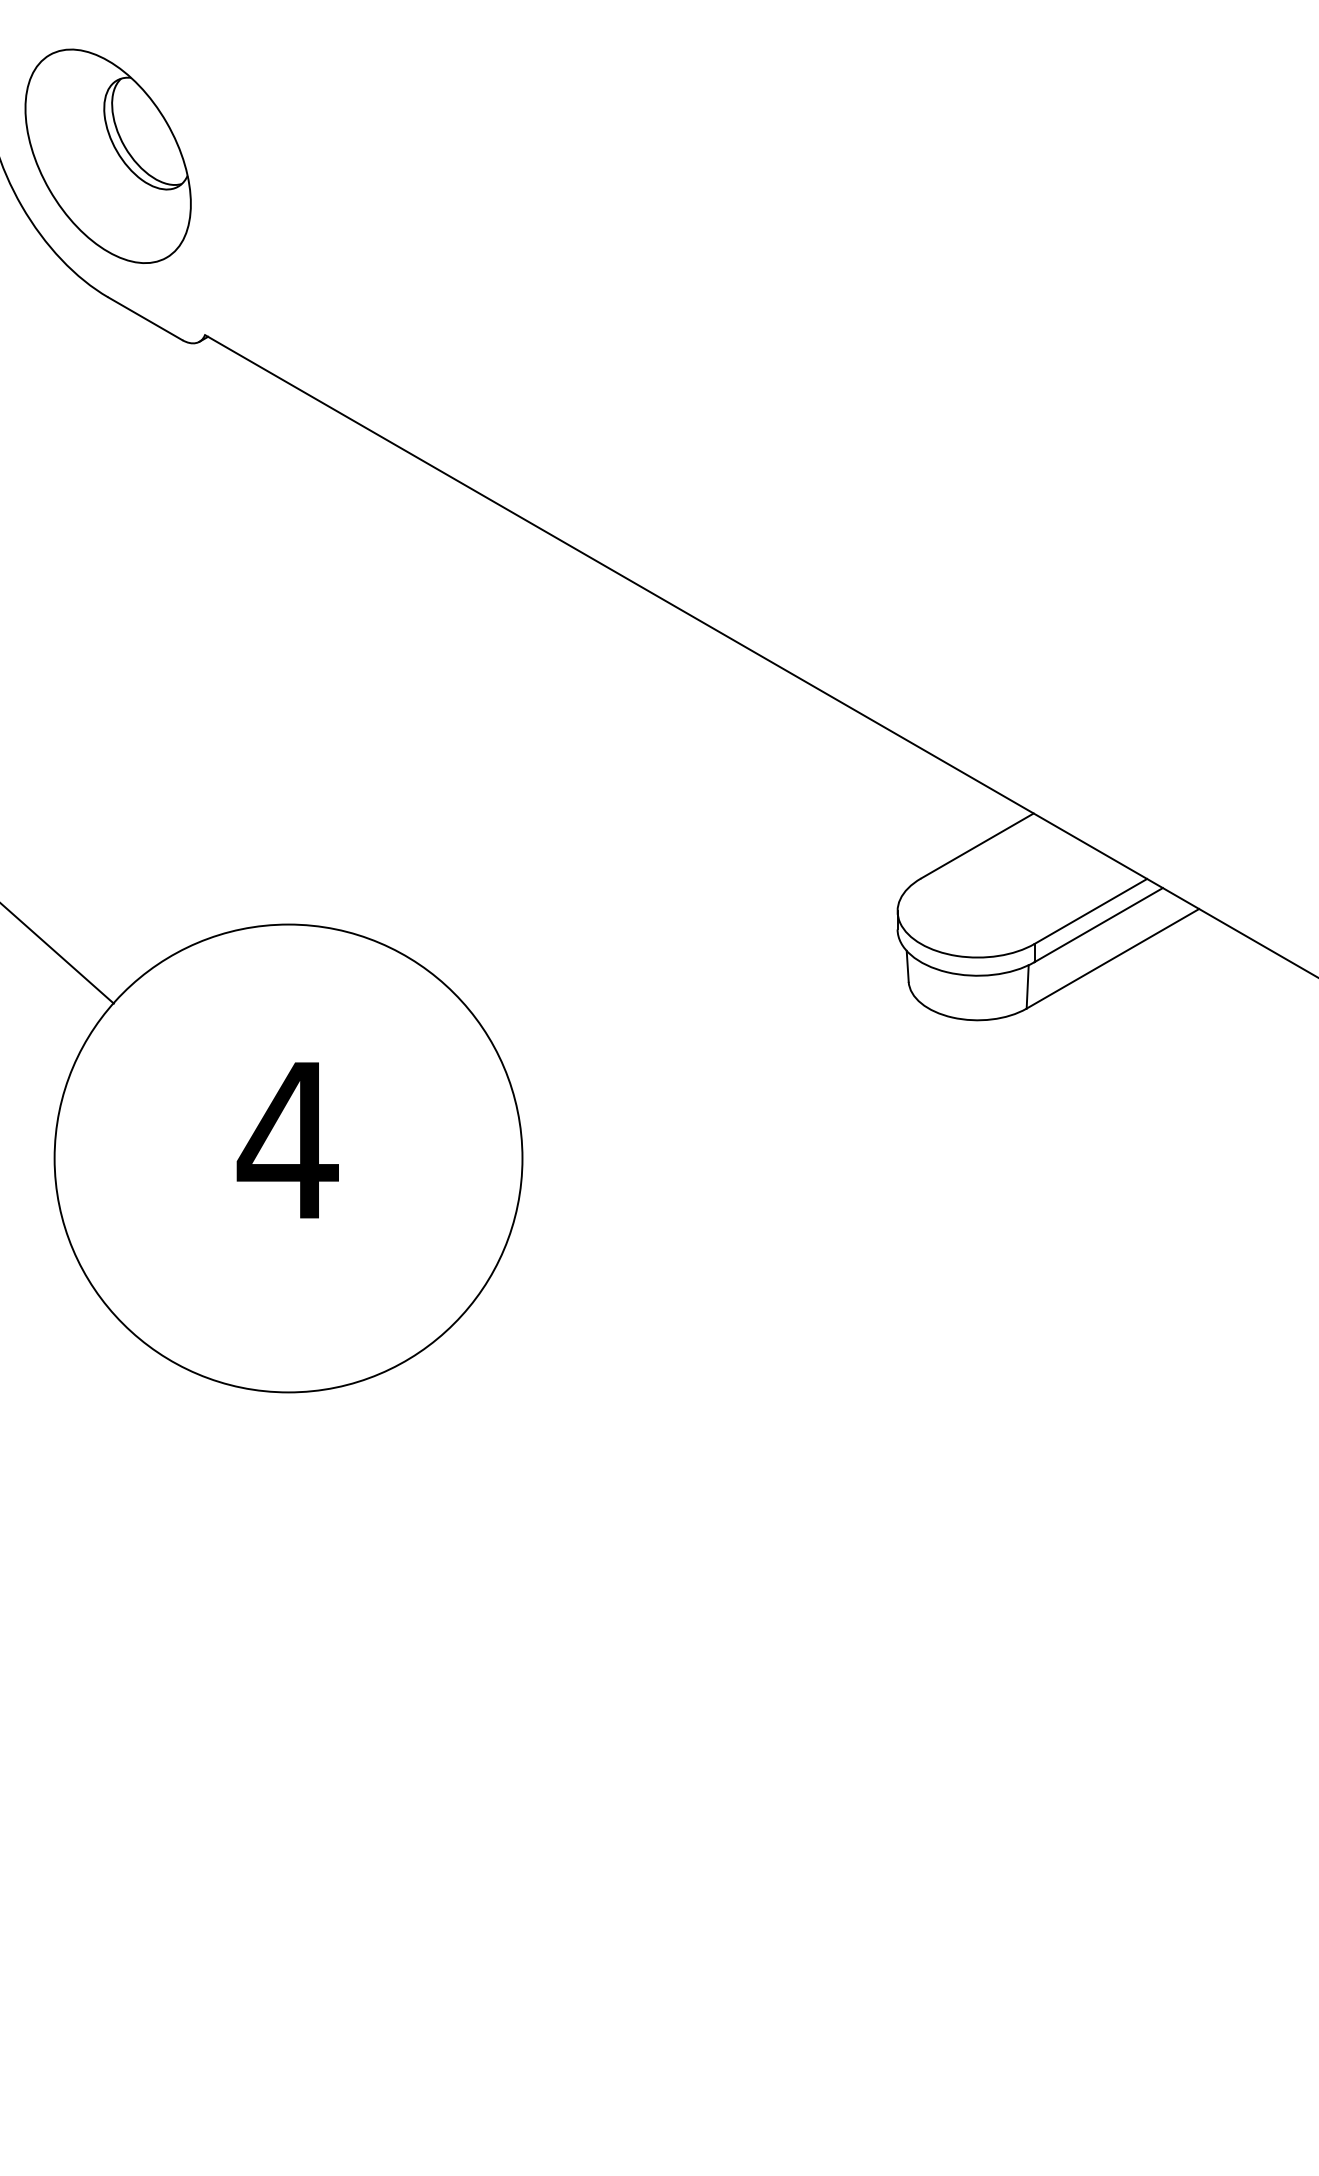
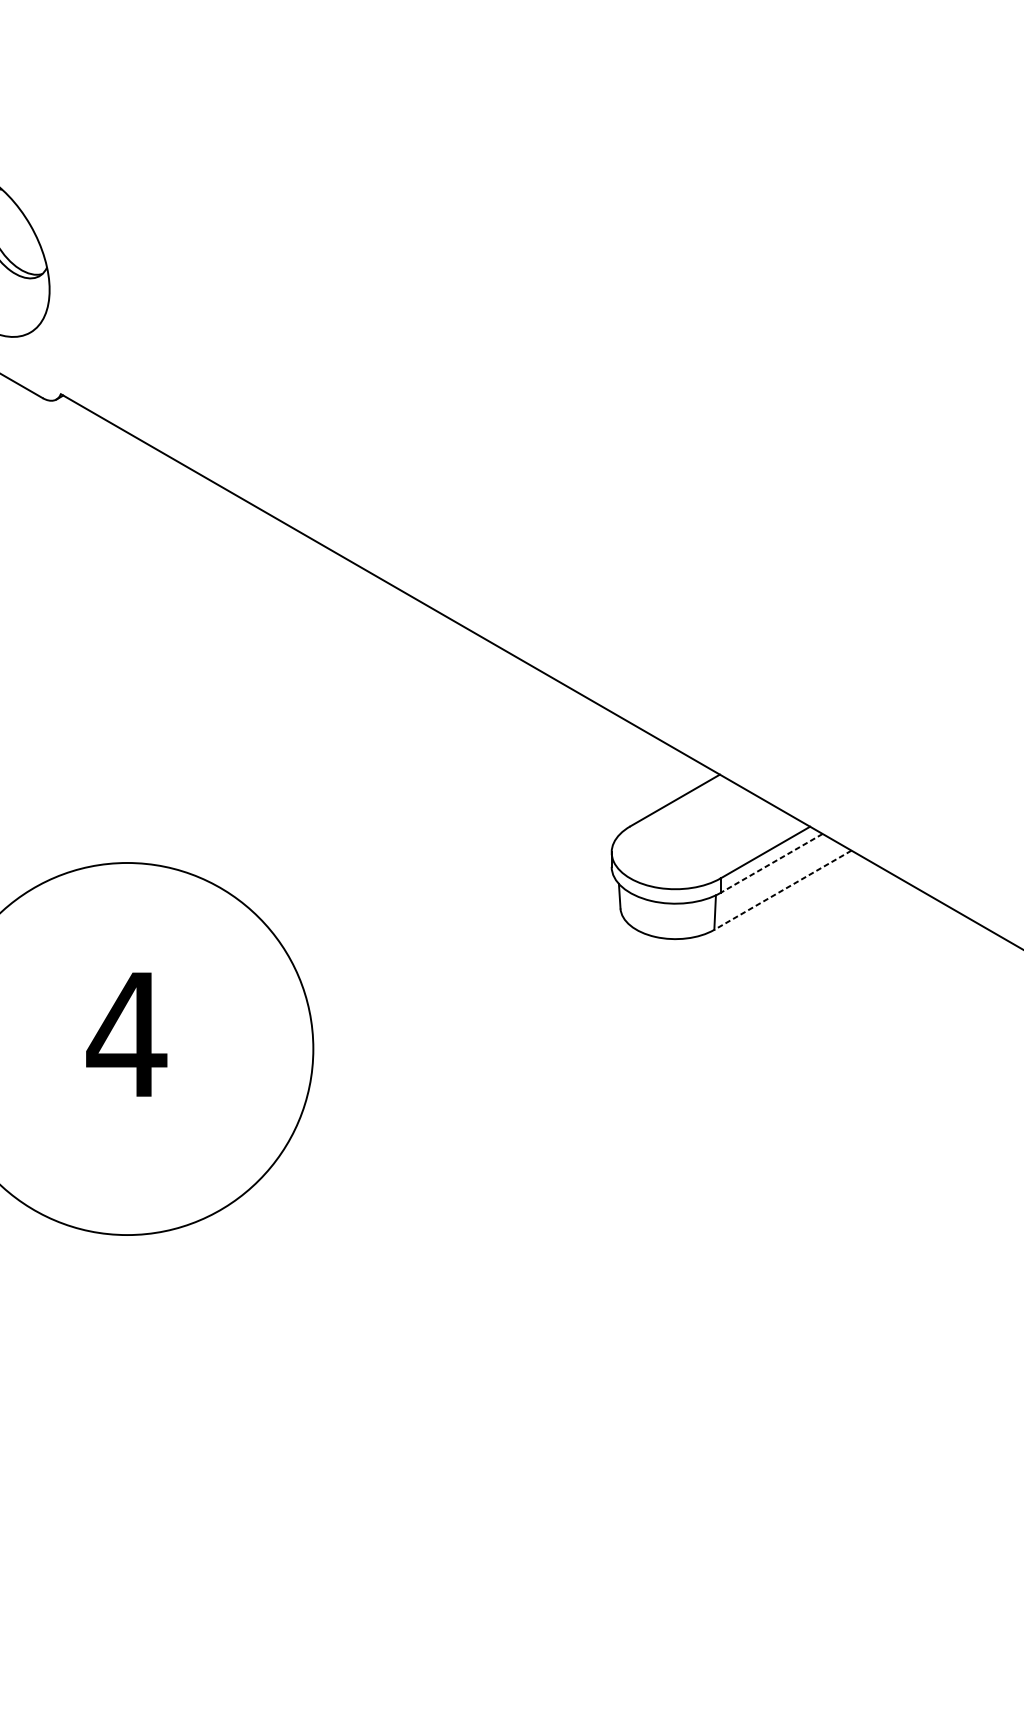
line: (1098, 925) -> (771, 863), solid -> dashed
line: (1112, 958) -> (782, 889), solid -> dashed

